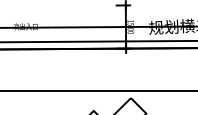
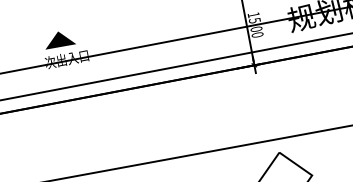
fill: (23, 14) -> (58, 37), added

